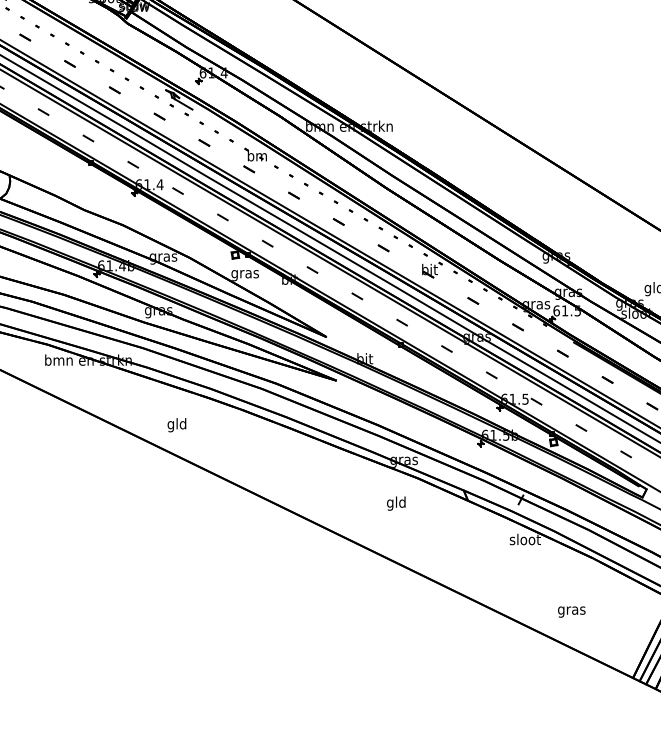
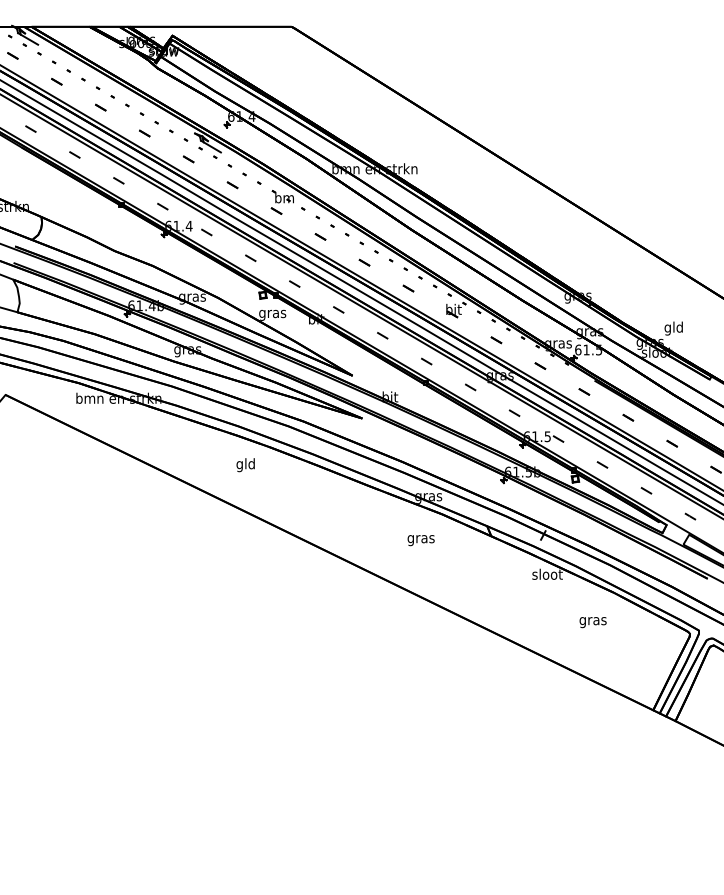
text: (176, 425) -> (245, 465), moved
text: (395, 504) -> (420, 539), gld -> gras
text: (571, 612) -> (592, 622), moved

